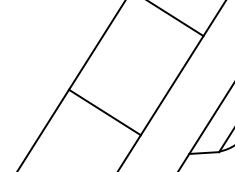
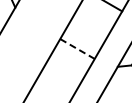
line: (104, 113) -> (77, 49), solid -> dashed

